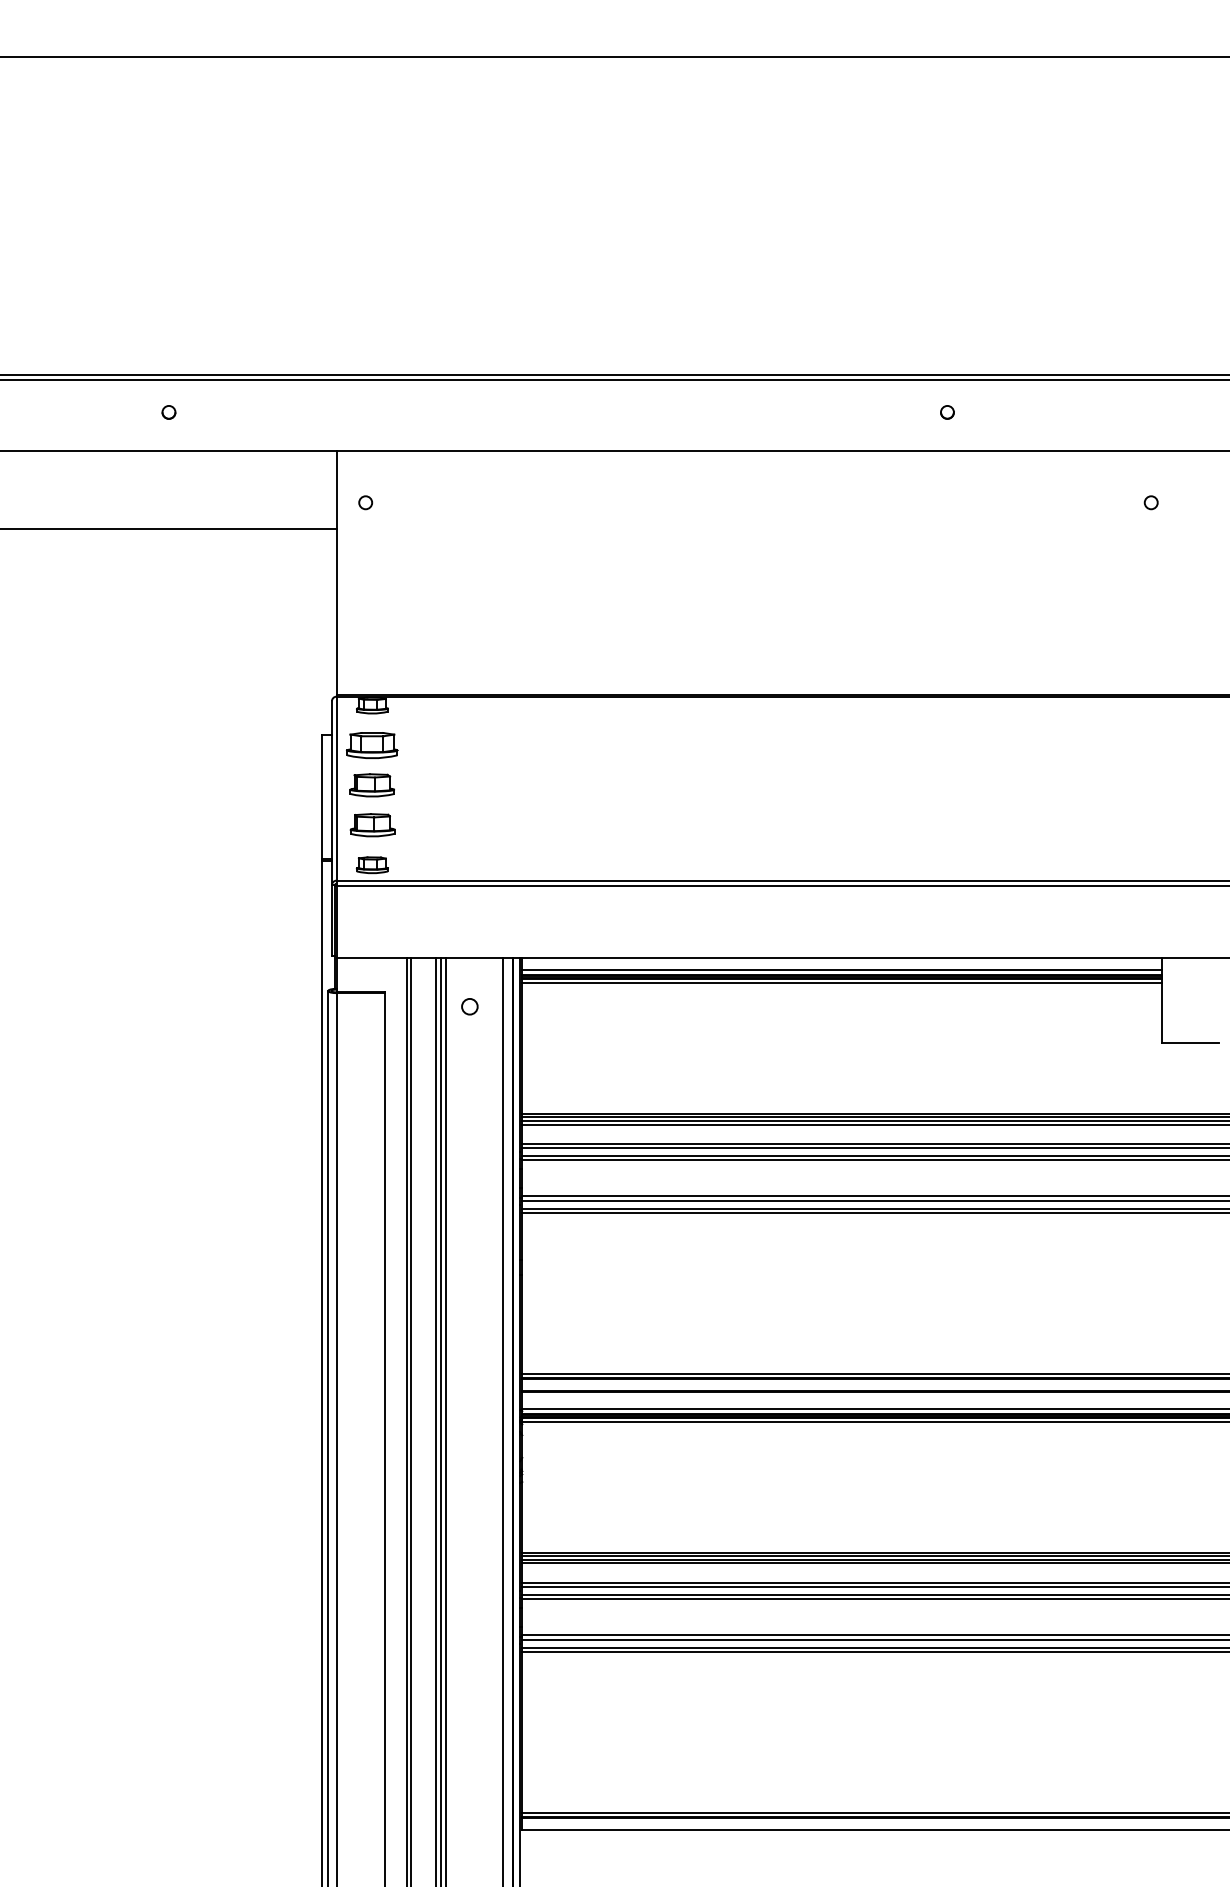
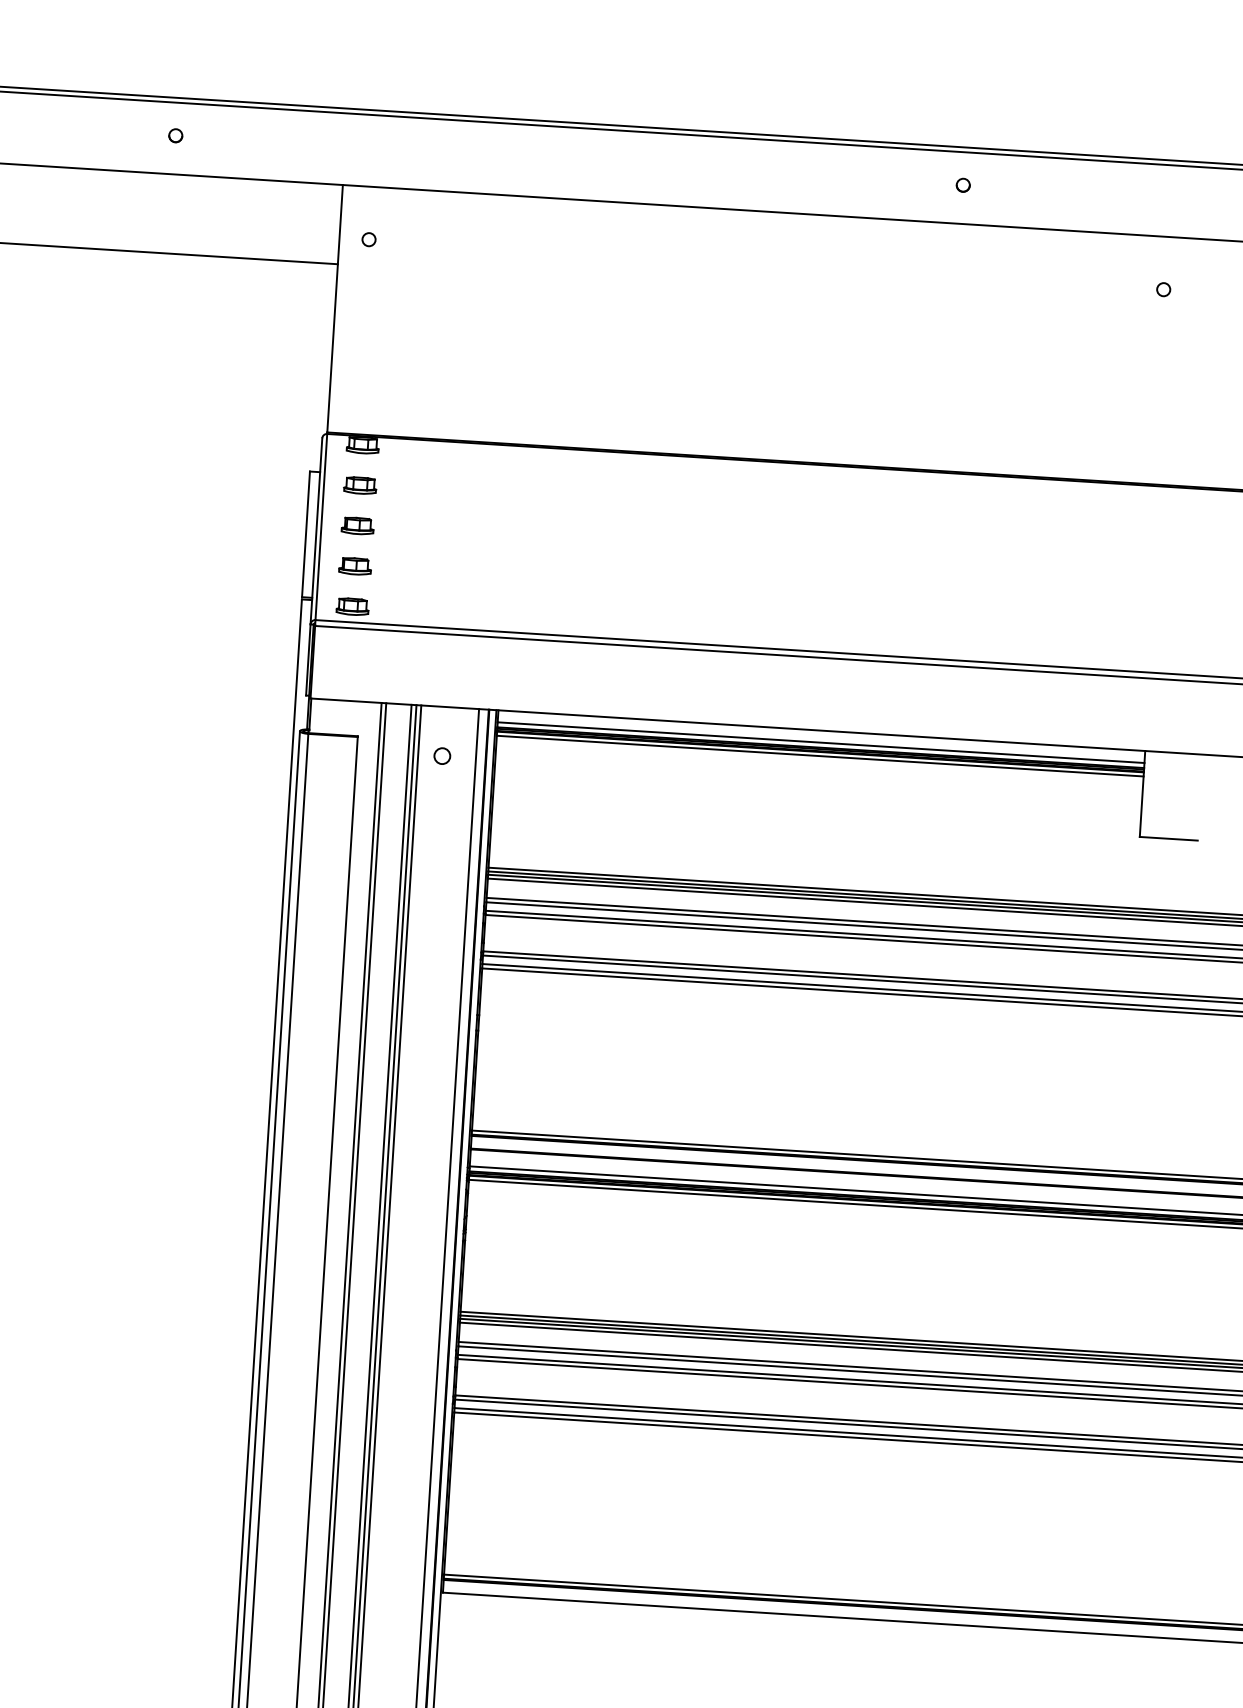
part: (372, 745) -> (360, 485), size x0.62
part: (372, 785) -> (357, 526), size x0.71
part: (371, 825) -> (354, 566), size x0.71

